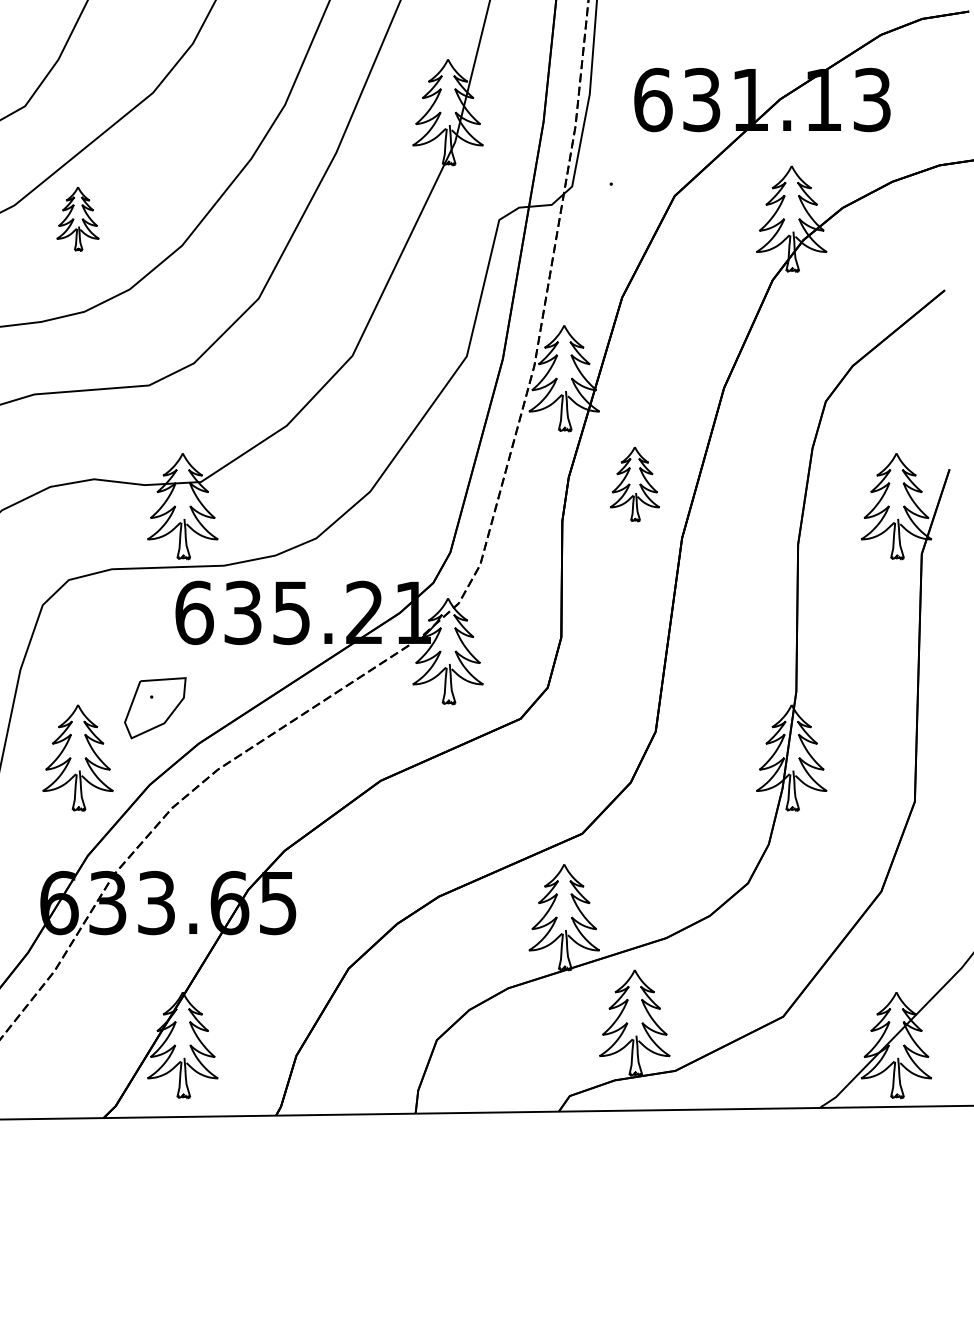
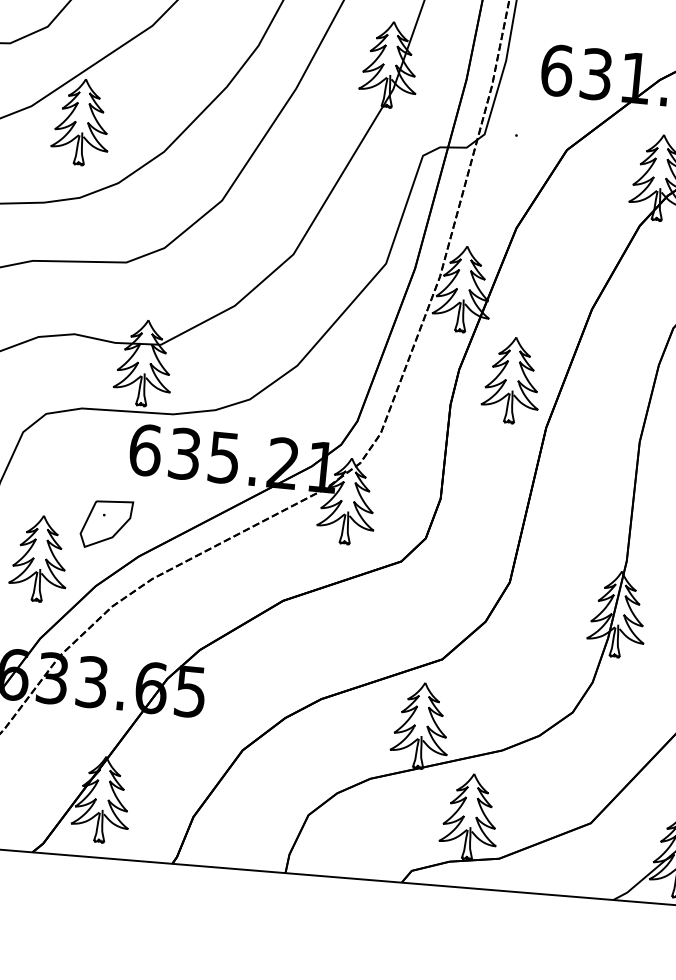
part: (77, 218) -> (81, 121), size x1.67
part: (634, 484) -> (511, 380), size x1.43

